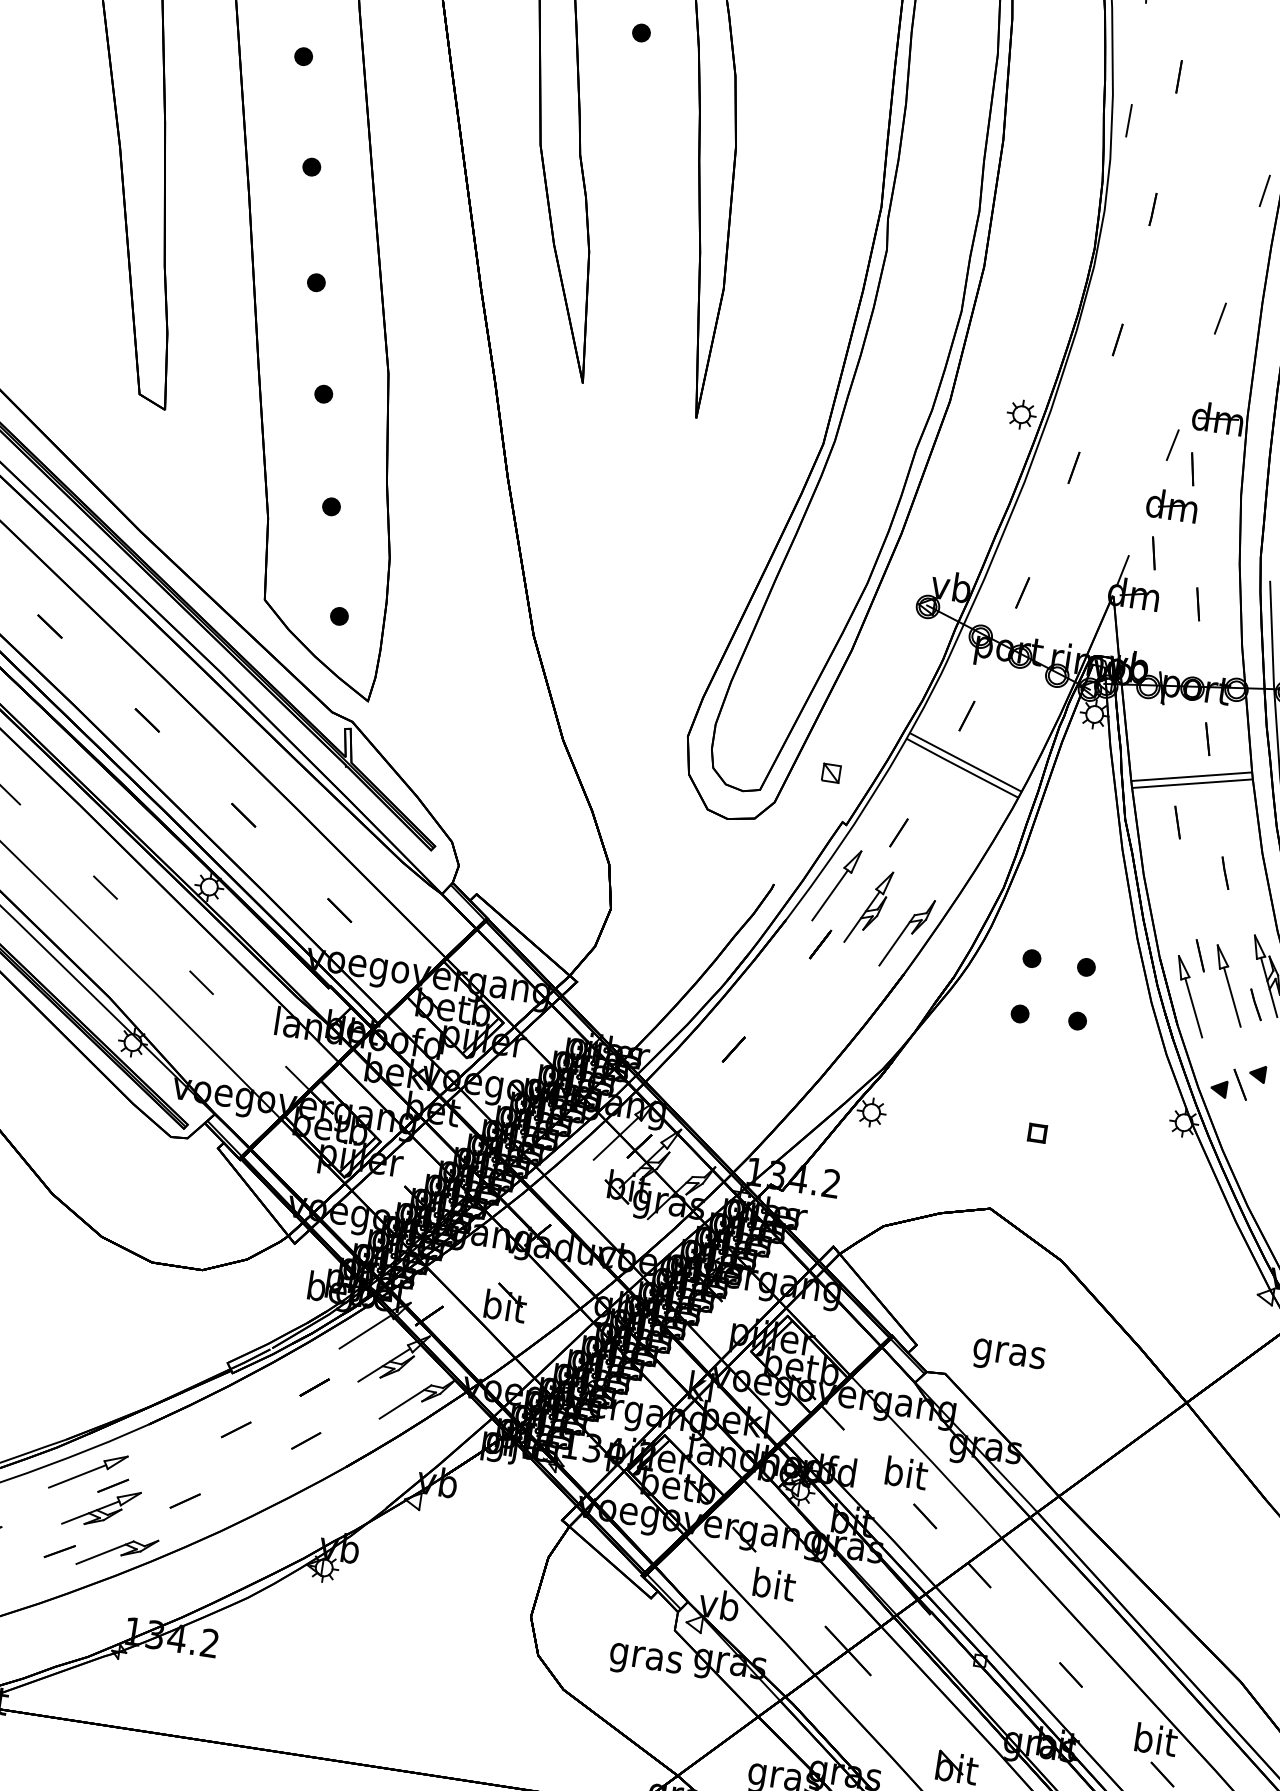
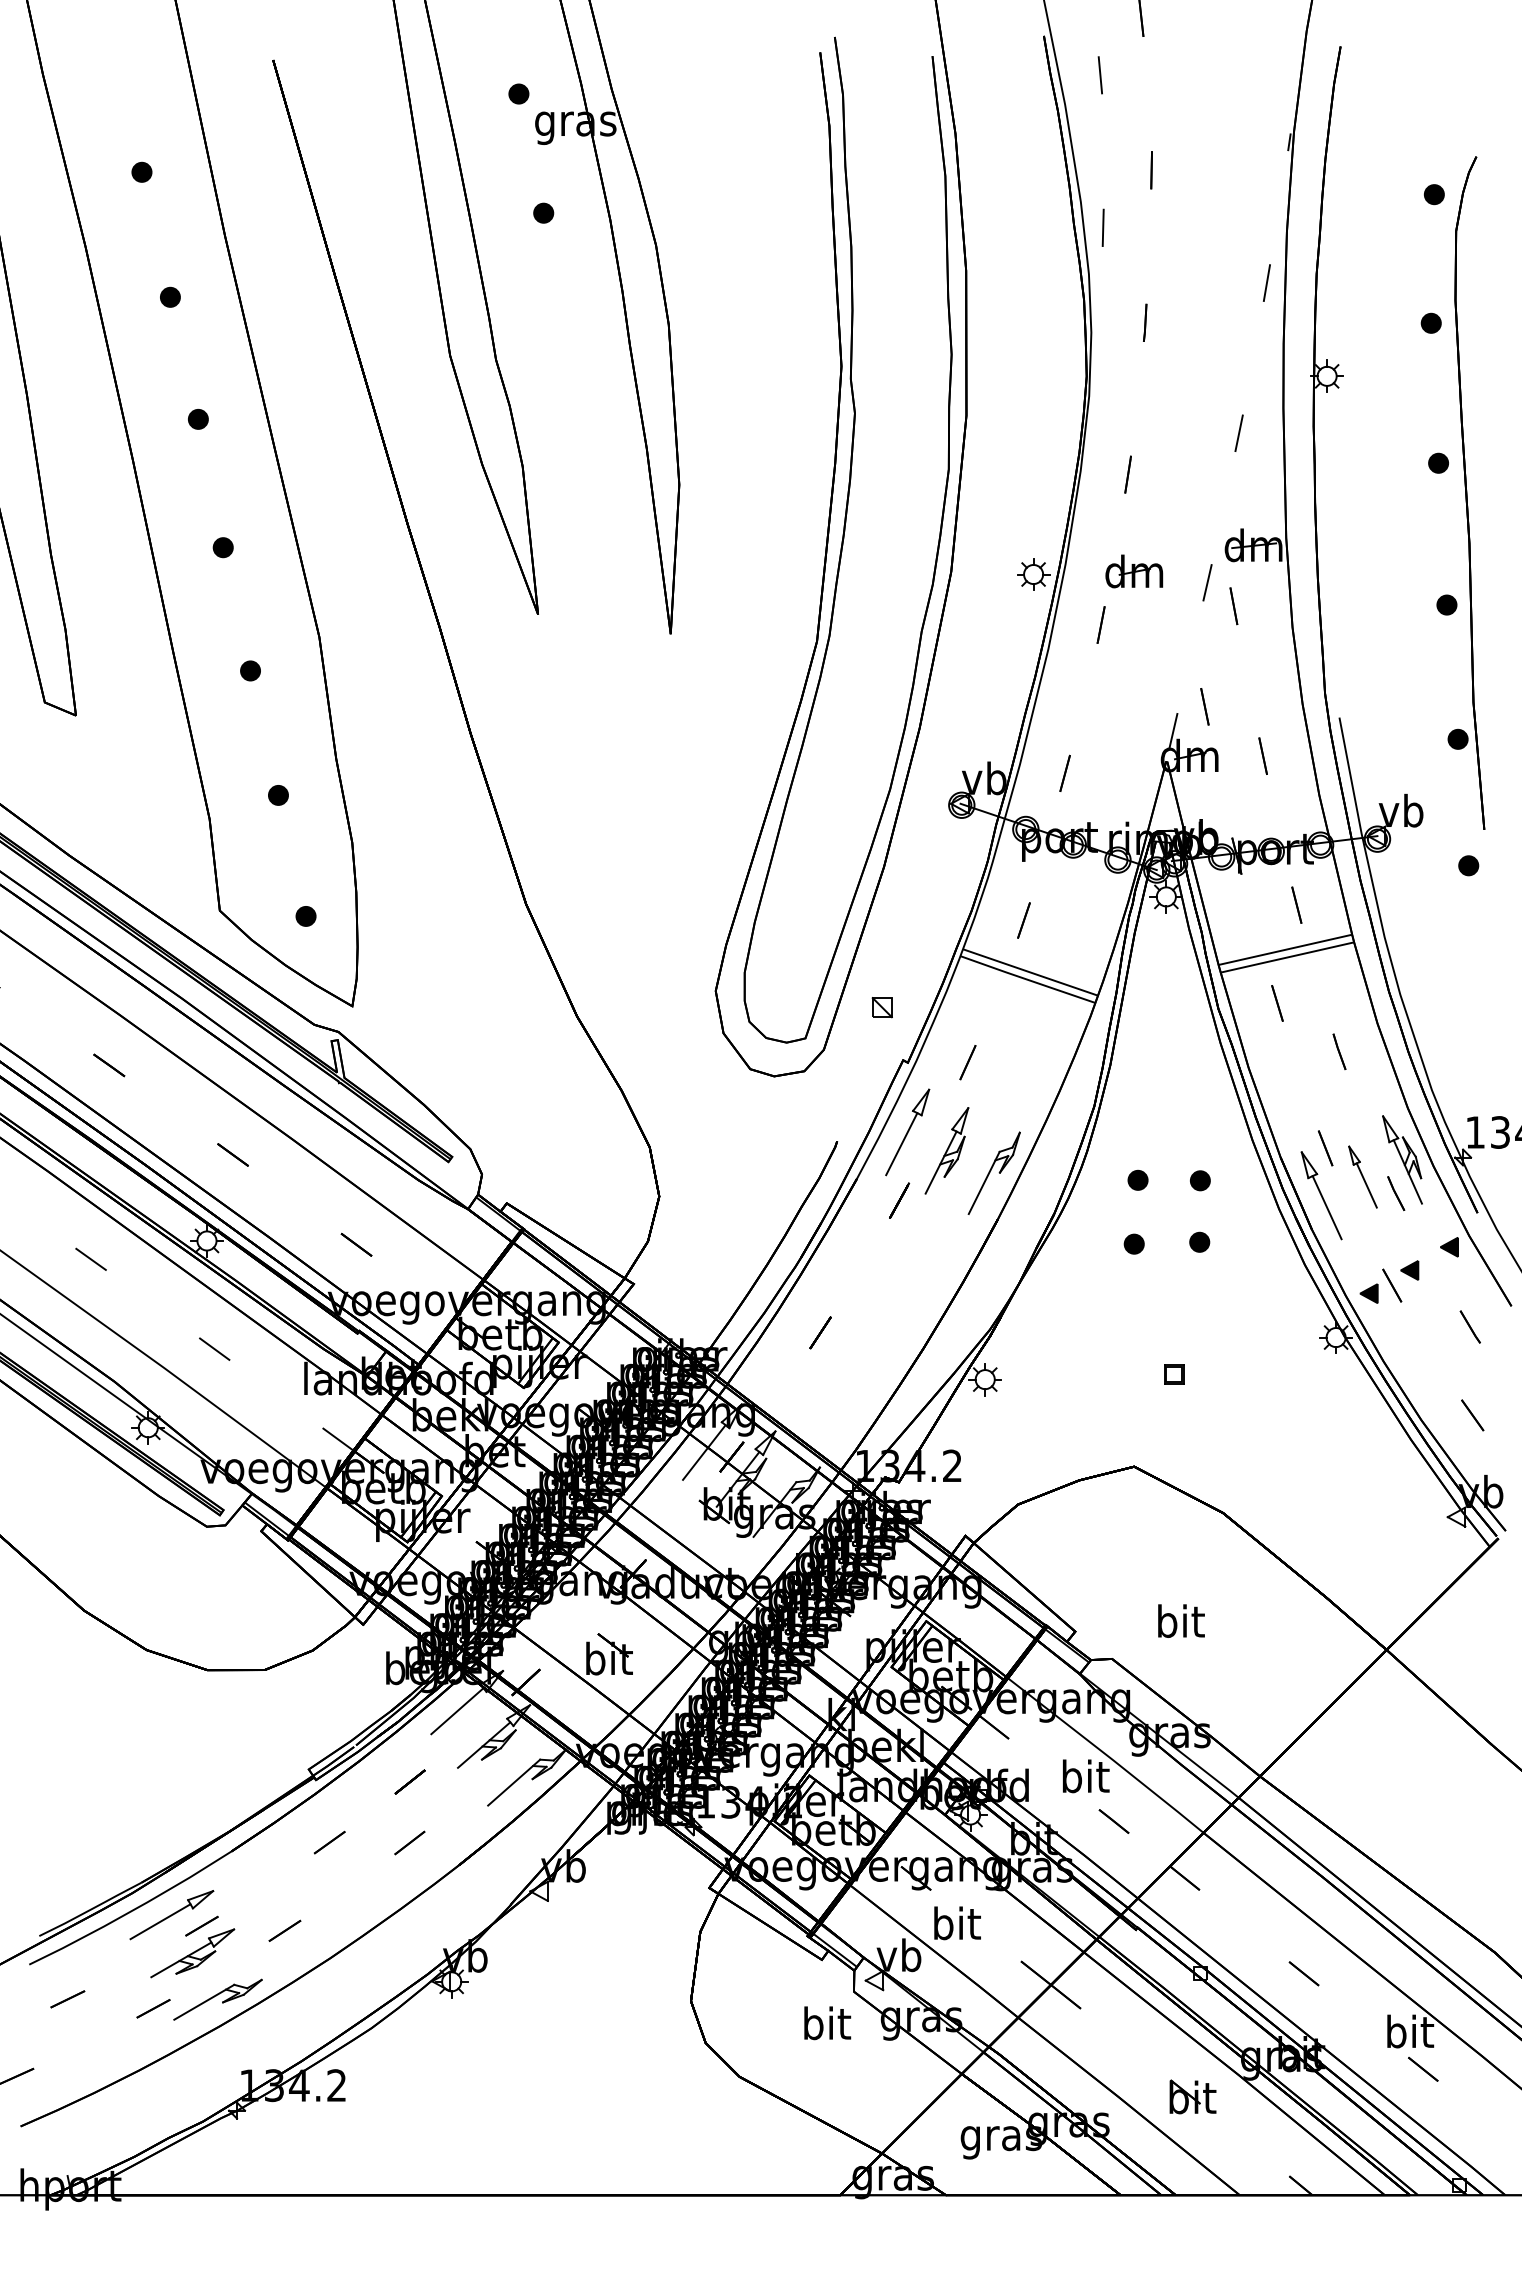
part: (1172, 505) -> (1134, 571), moved
part: (1228, 985) -> (1362, 1176), size x0.7
text: (1009, 1353) -> (1180, 1625), gras -> bit
text: (646, 1658) -> (826, 2027), gras -> bit

